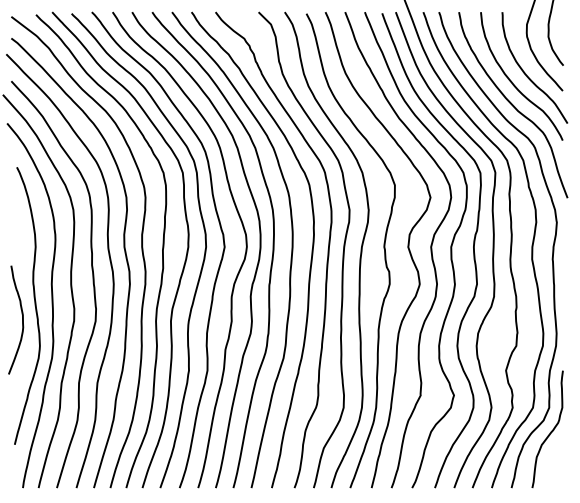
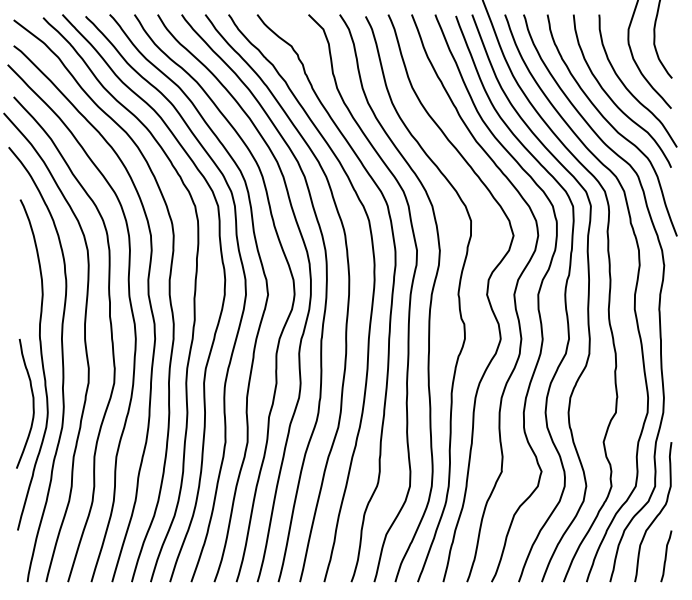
curve: (22, 319) -> (32, 403), moved
curve: (558, 466) -> (666, 556), added

